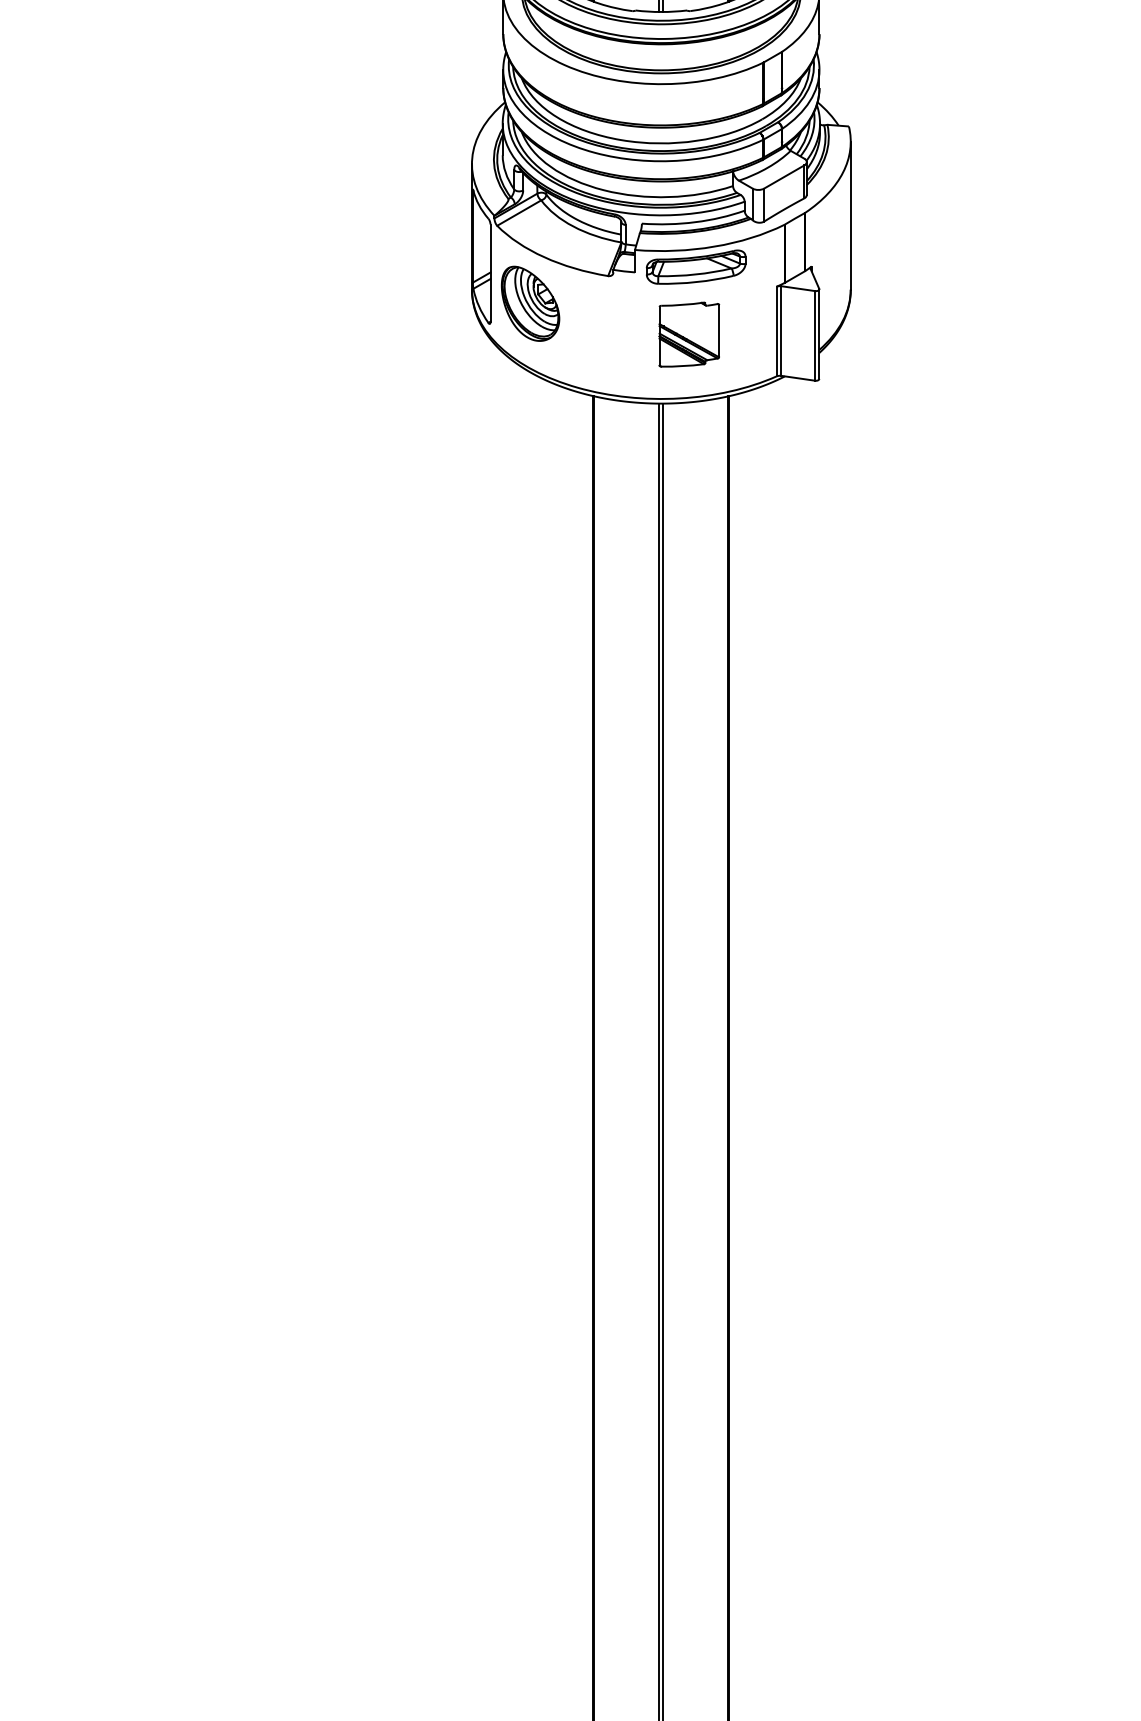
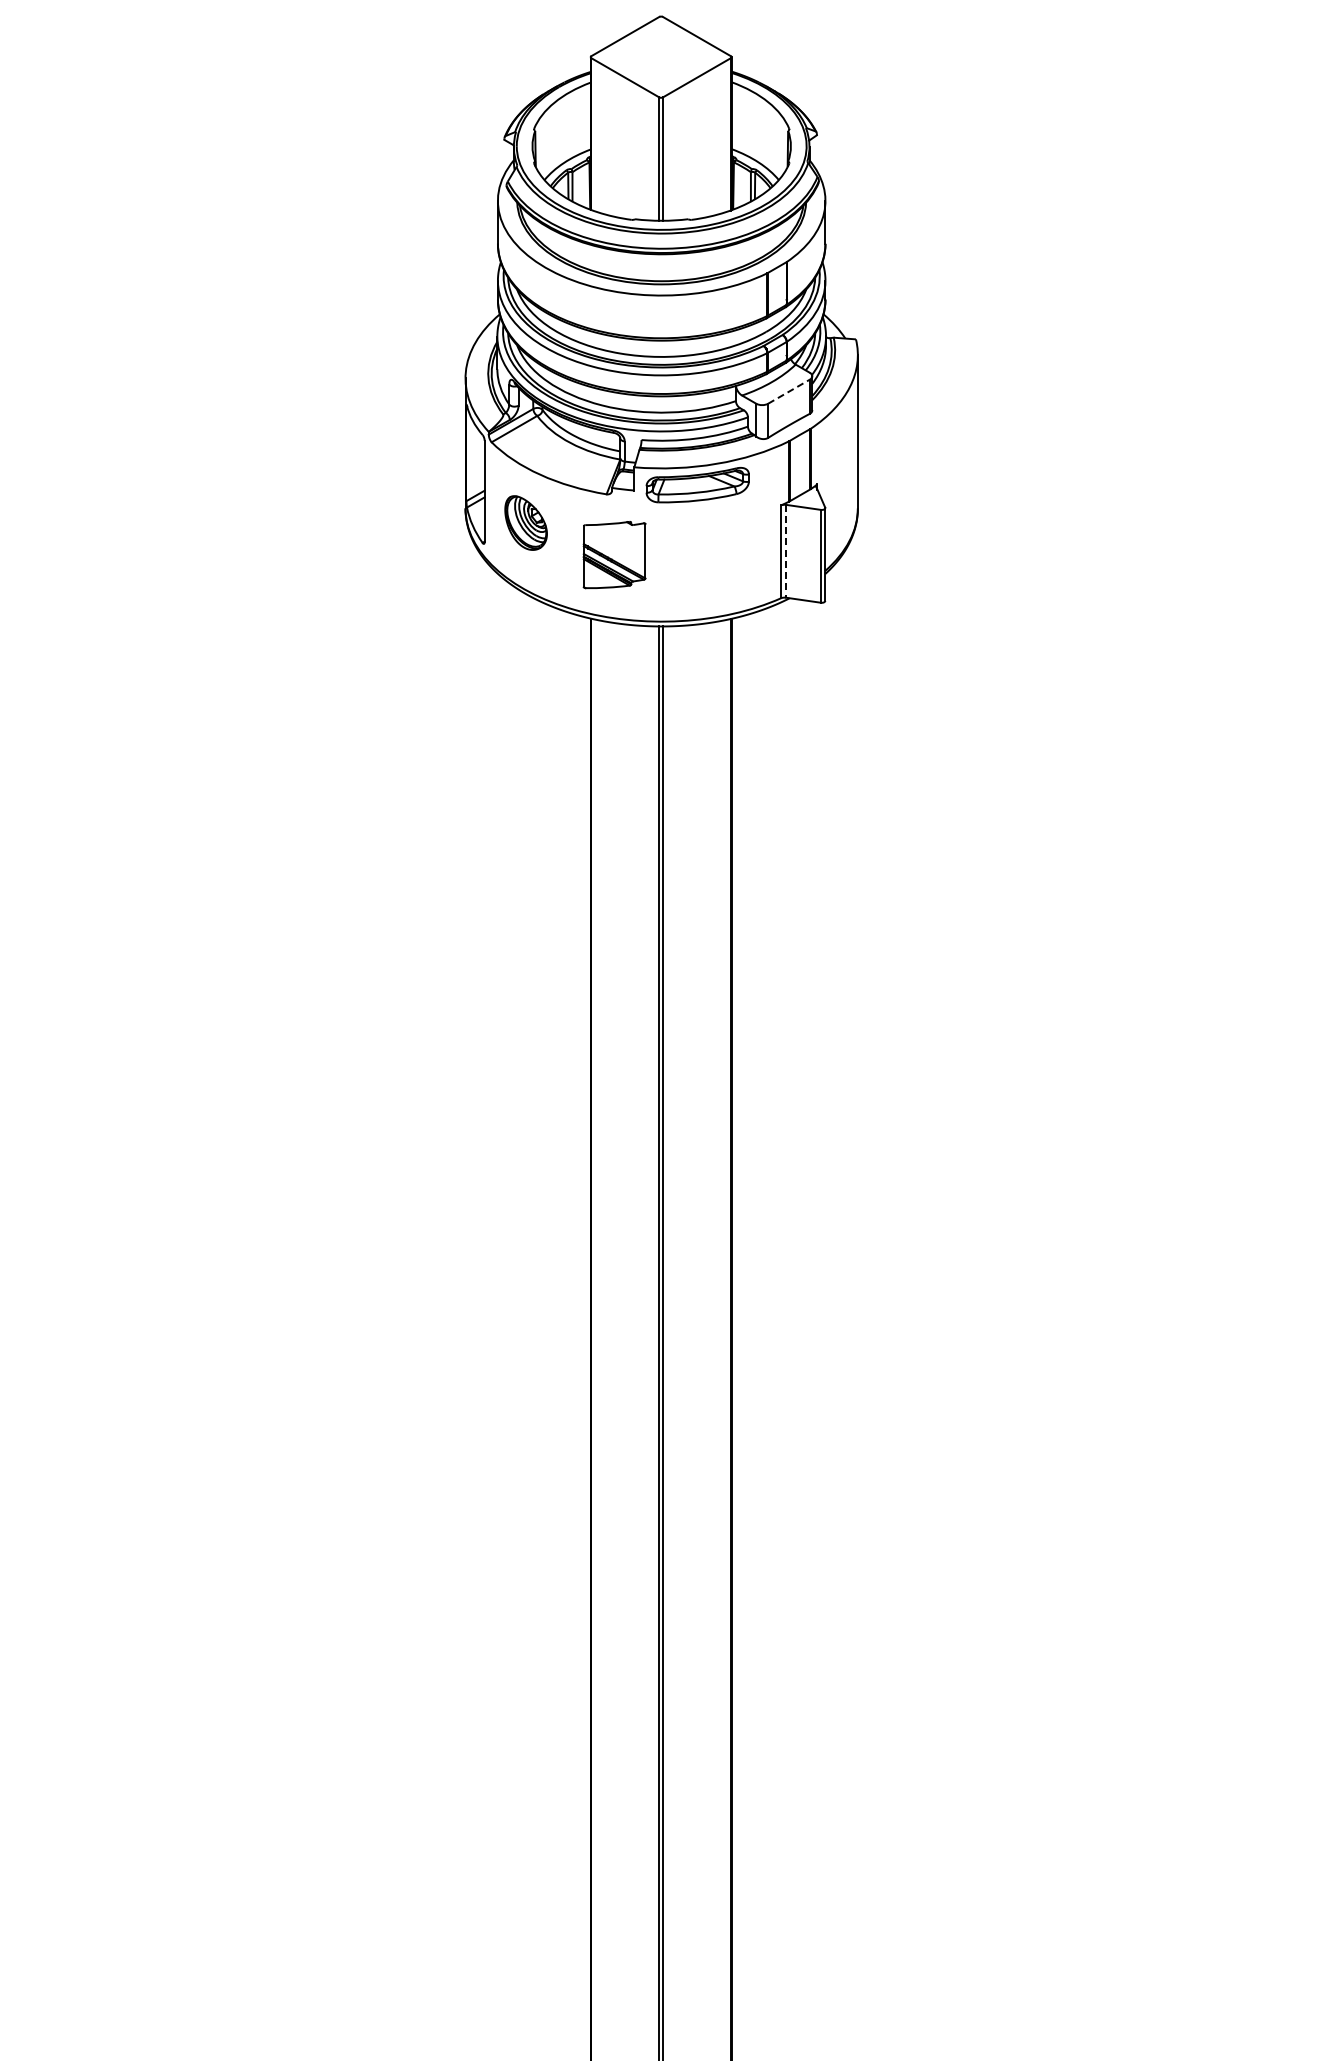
line: (784, 176) -> (789, 391), solid -> dashed
part: (529, 303) -> (525, 522), size x0.7
line: (780, 331) -> (785, 551), solid -> dashed
part: (689, 335) -> (614, 555), moved

